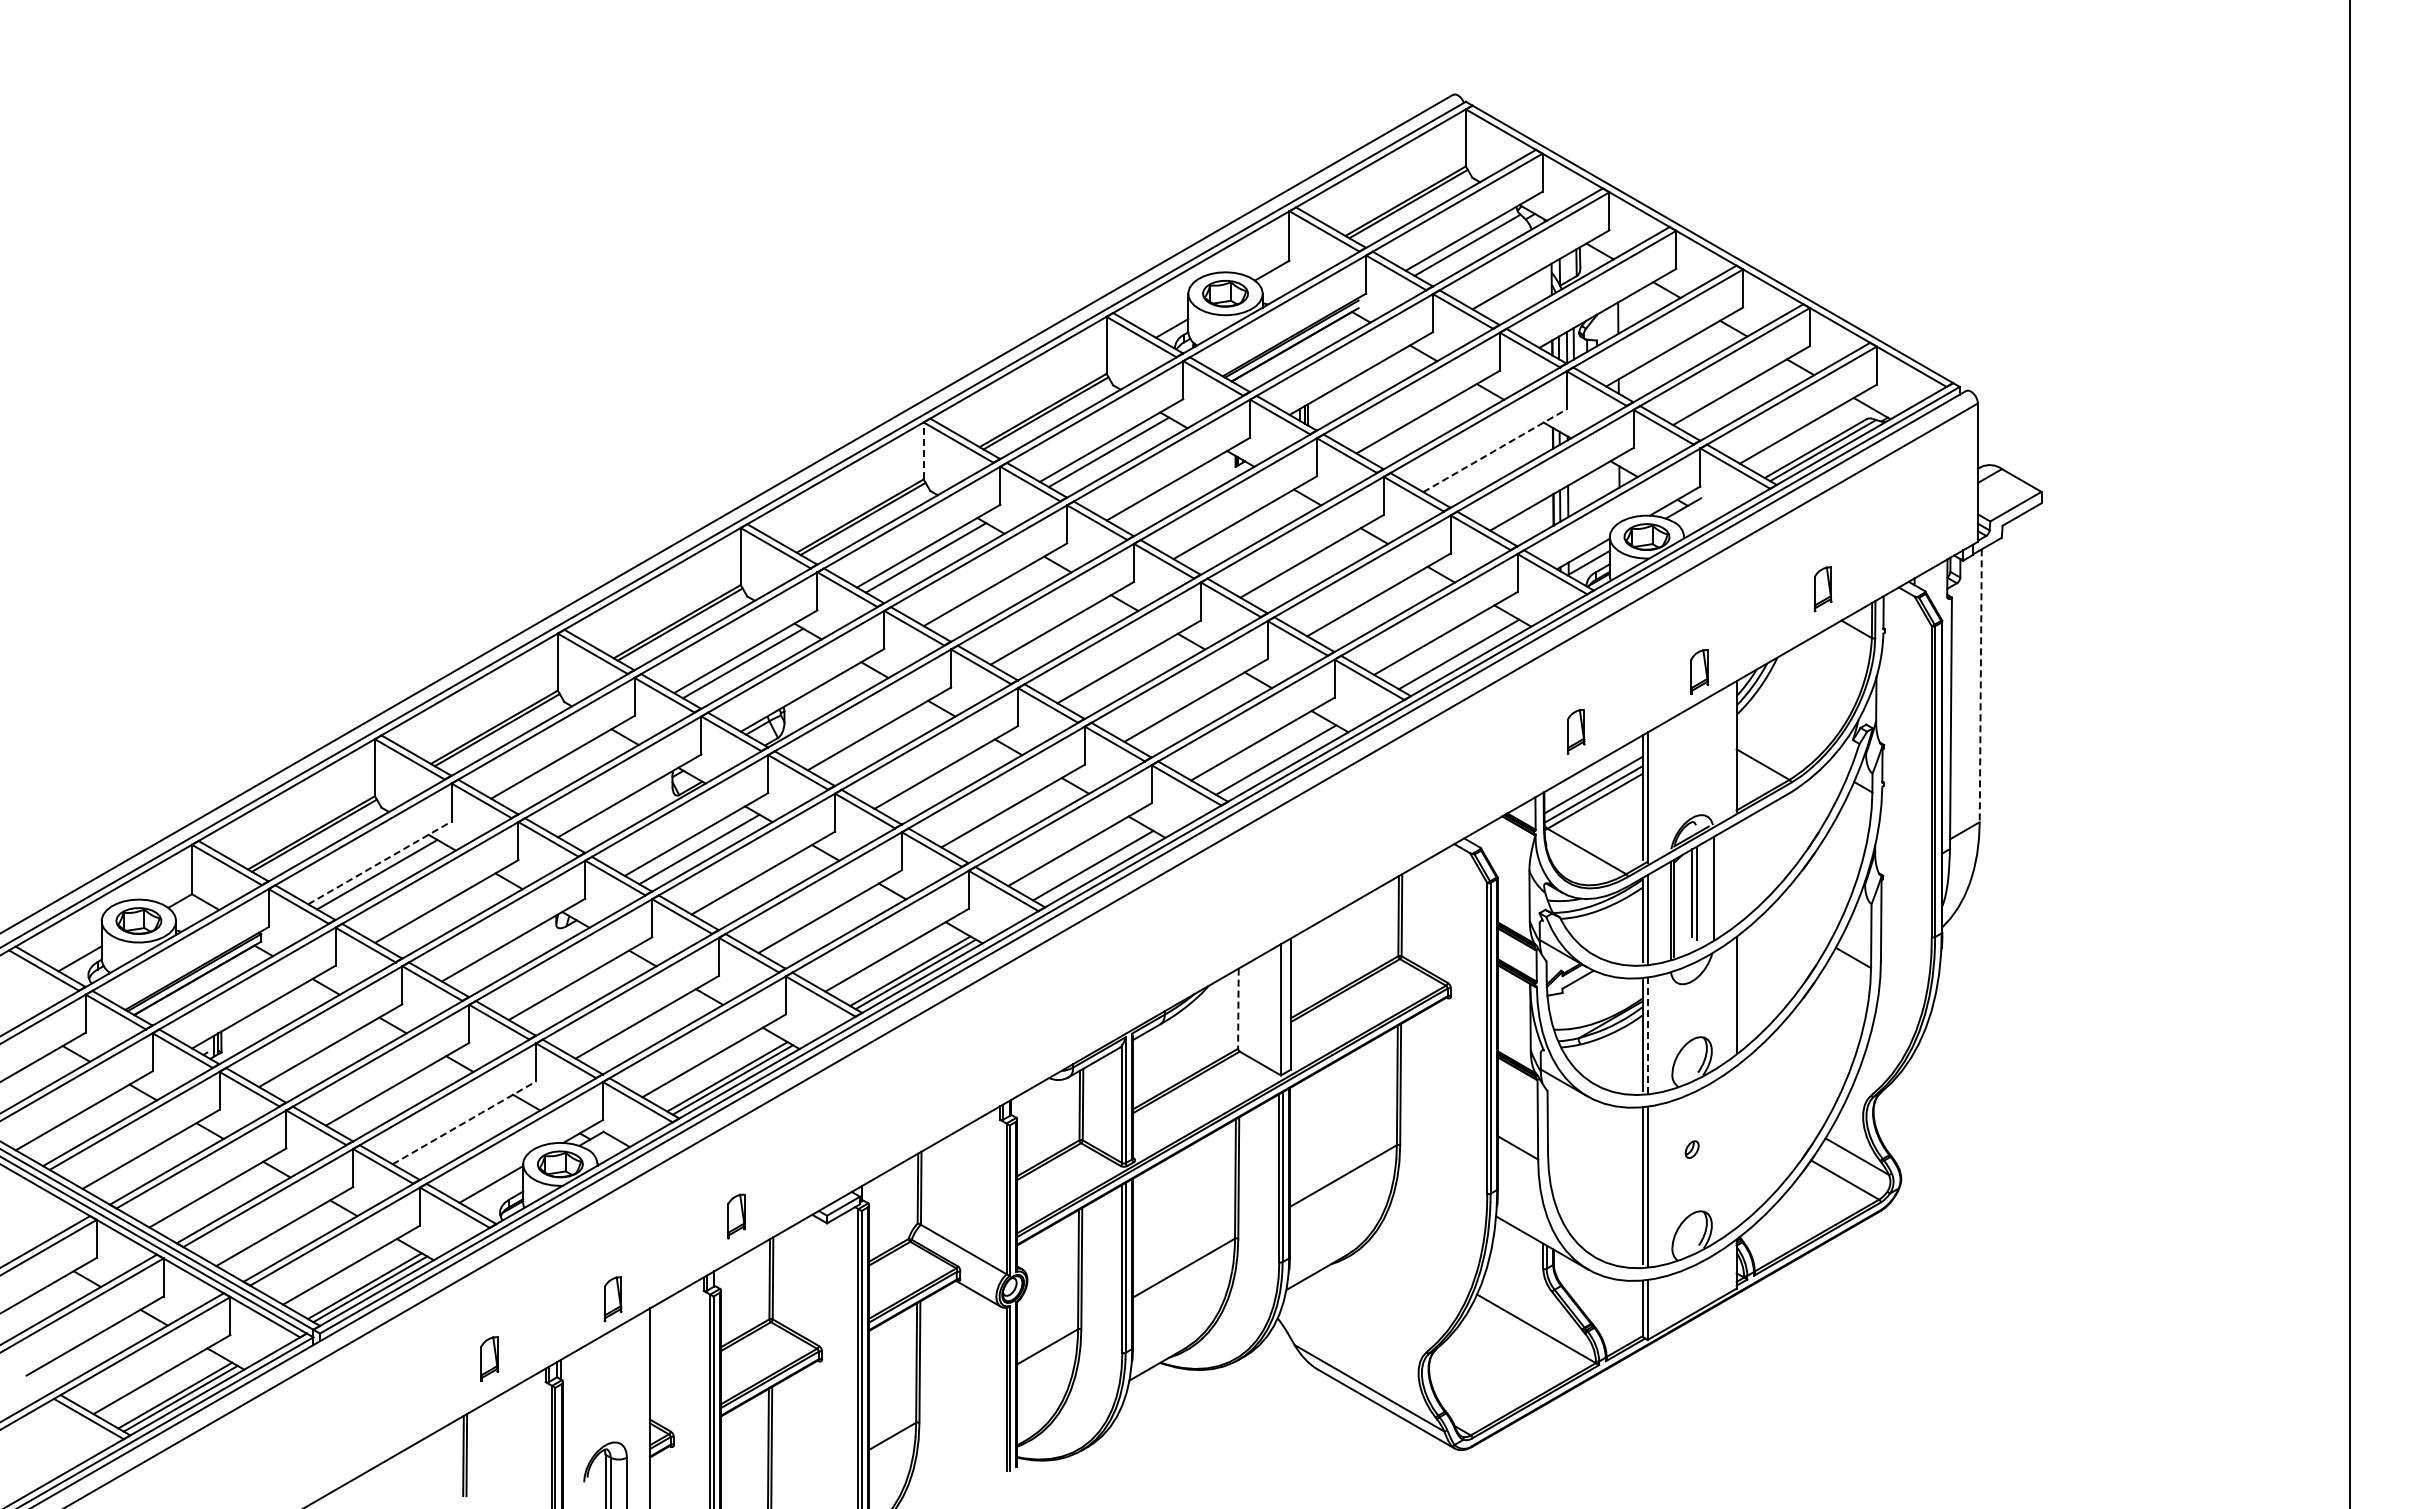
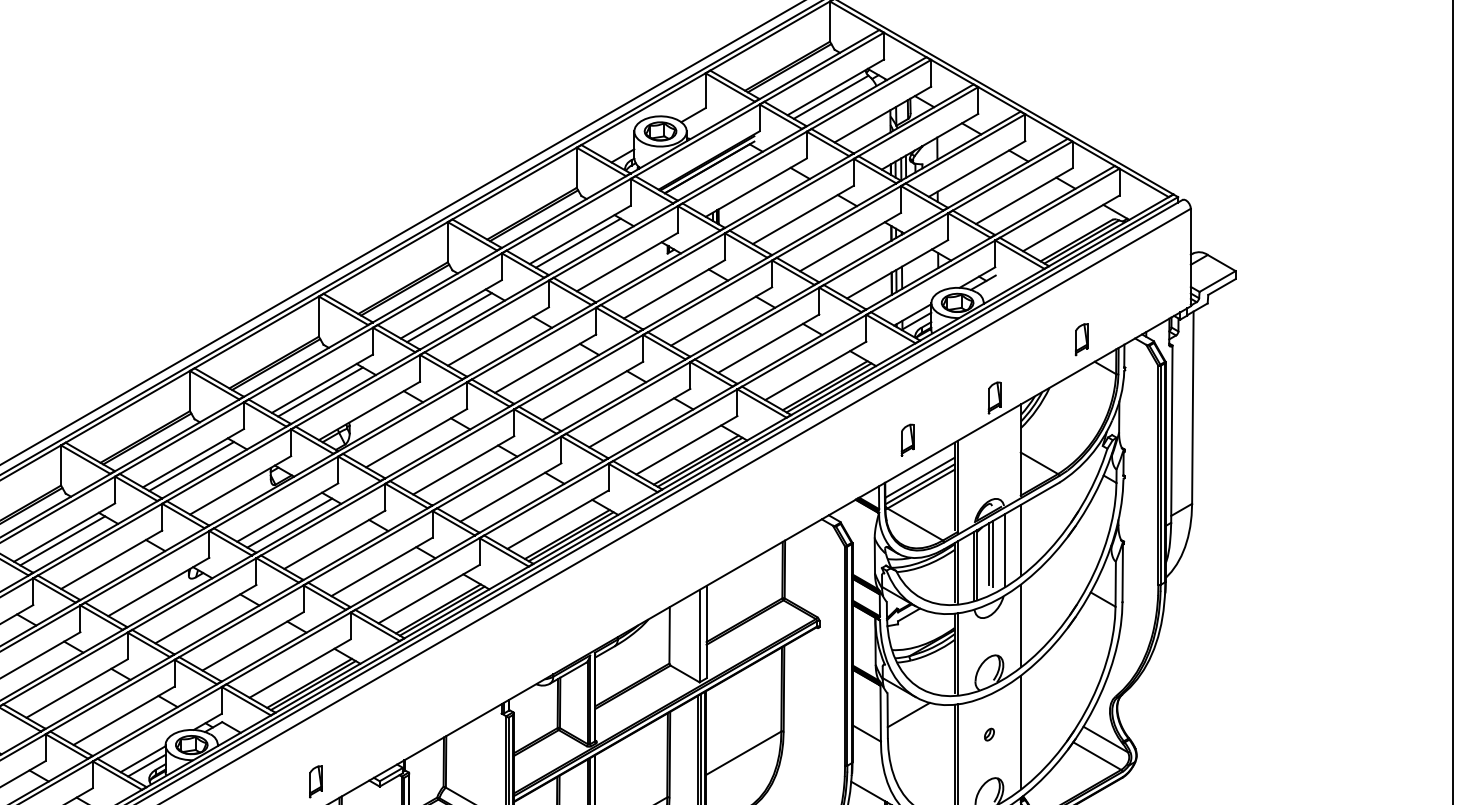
line: (923, 450) -> (447, 241), dashed -> solid
line: (1495, 450) -> (850, 241), dashed -> solid
line: (1464, 657) -> (828, 387), added
line: (1980, 686) -> (1192, 408), dashed -> solid
line: (1281, 762) -> (700, 461), added
line: (560, 768) -> (191, 466), added
line: (379, 862) -> (64, 532), dashed -> solid
line: (1098, 868) -> (571, 536), added
line: (1736, 873) -> (1020, 540), added
line: (1238, 1009) -> (669, 635), dashed -> solid
line: (1647, 1035) -> (957, 654), dashed -> solid
line: (1577, 1121) -> (908, 714), added
line: (464, 1122) -> (124, 715), dashed -> solid
line: (1736, 1146) -> (1020, 732), added
line: (496, 1193) -> (146, 765), added

